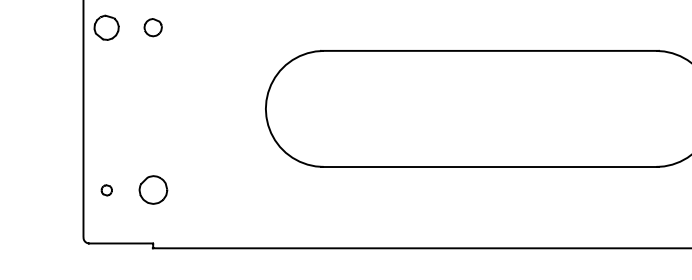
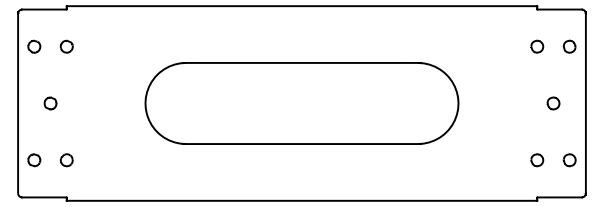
part: (106, 27) -> (34, 46), size x0.71
part: (129, 108) -> (50, 103), added
part: (106, 190) -> (34, 160), size x1.67
part: (152, 190) -> (66, 160), size x0.62

